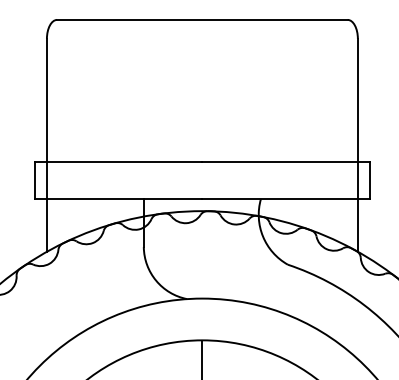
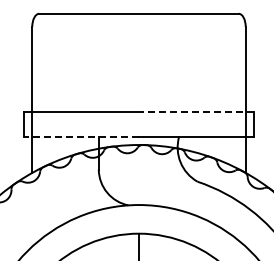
line: (286, 162) -> (196, 111), solid -> dashed
line: (118, 198) -> (81, 136), solid -> dashed

